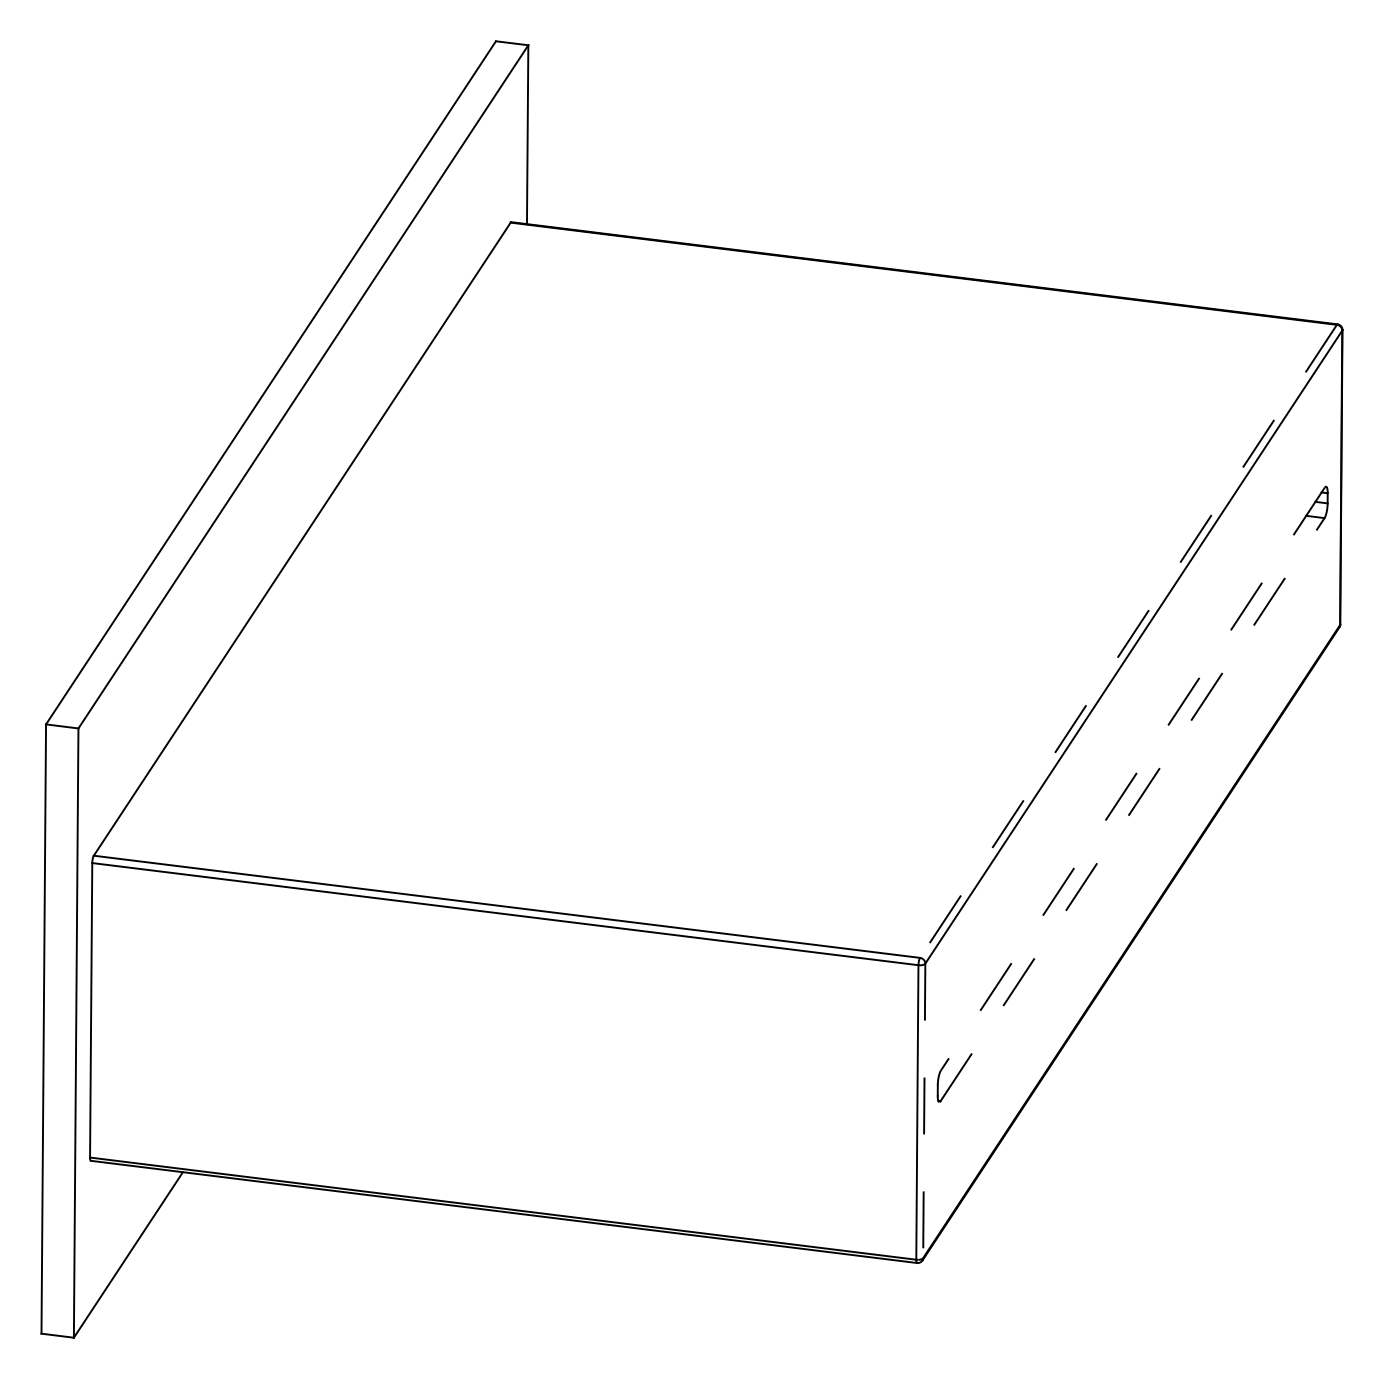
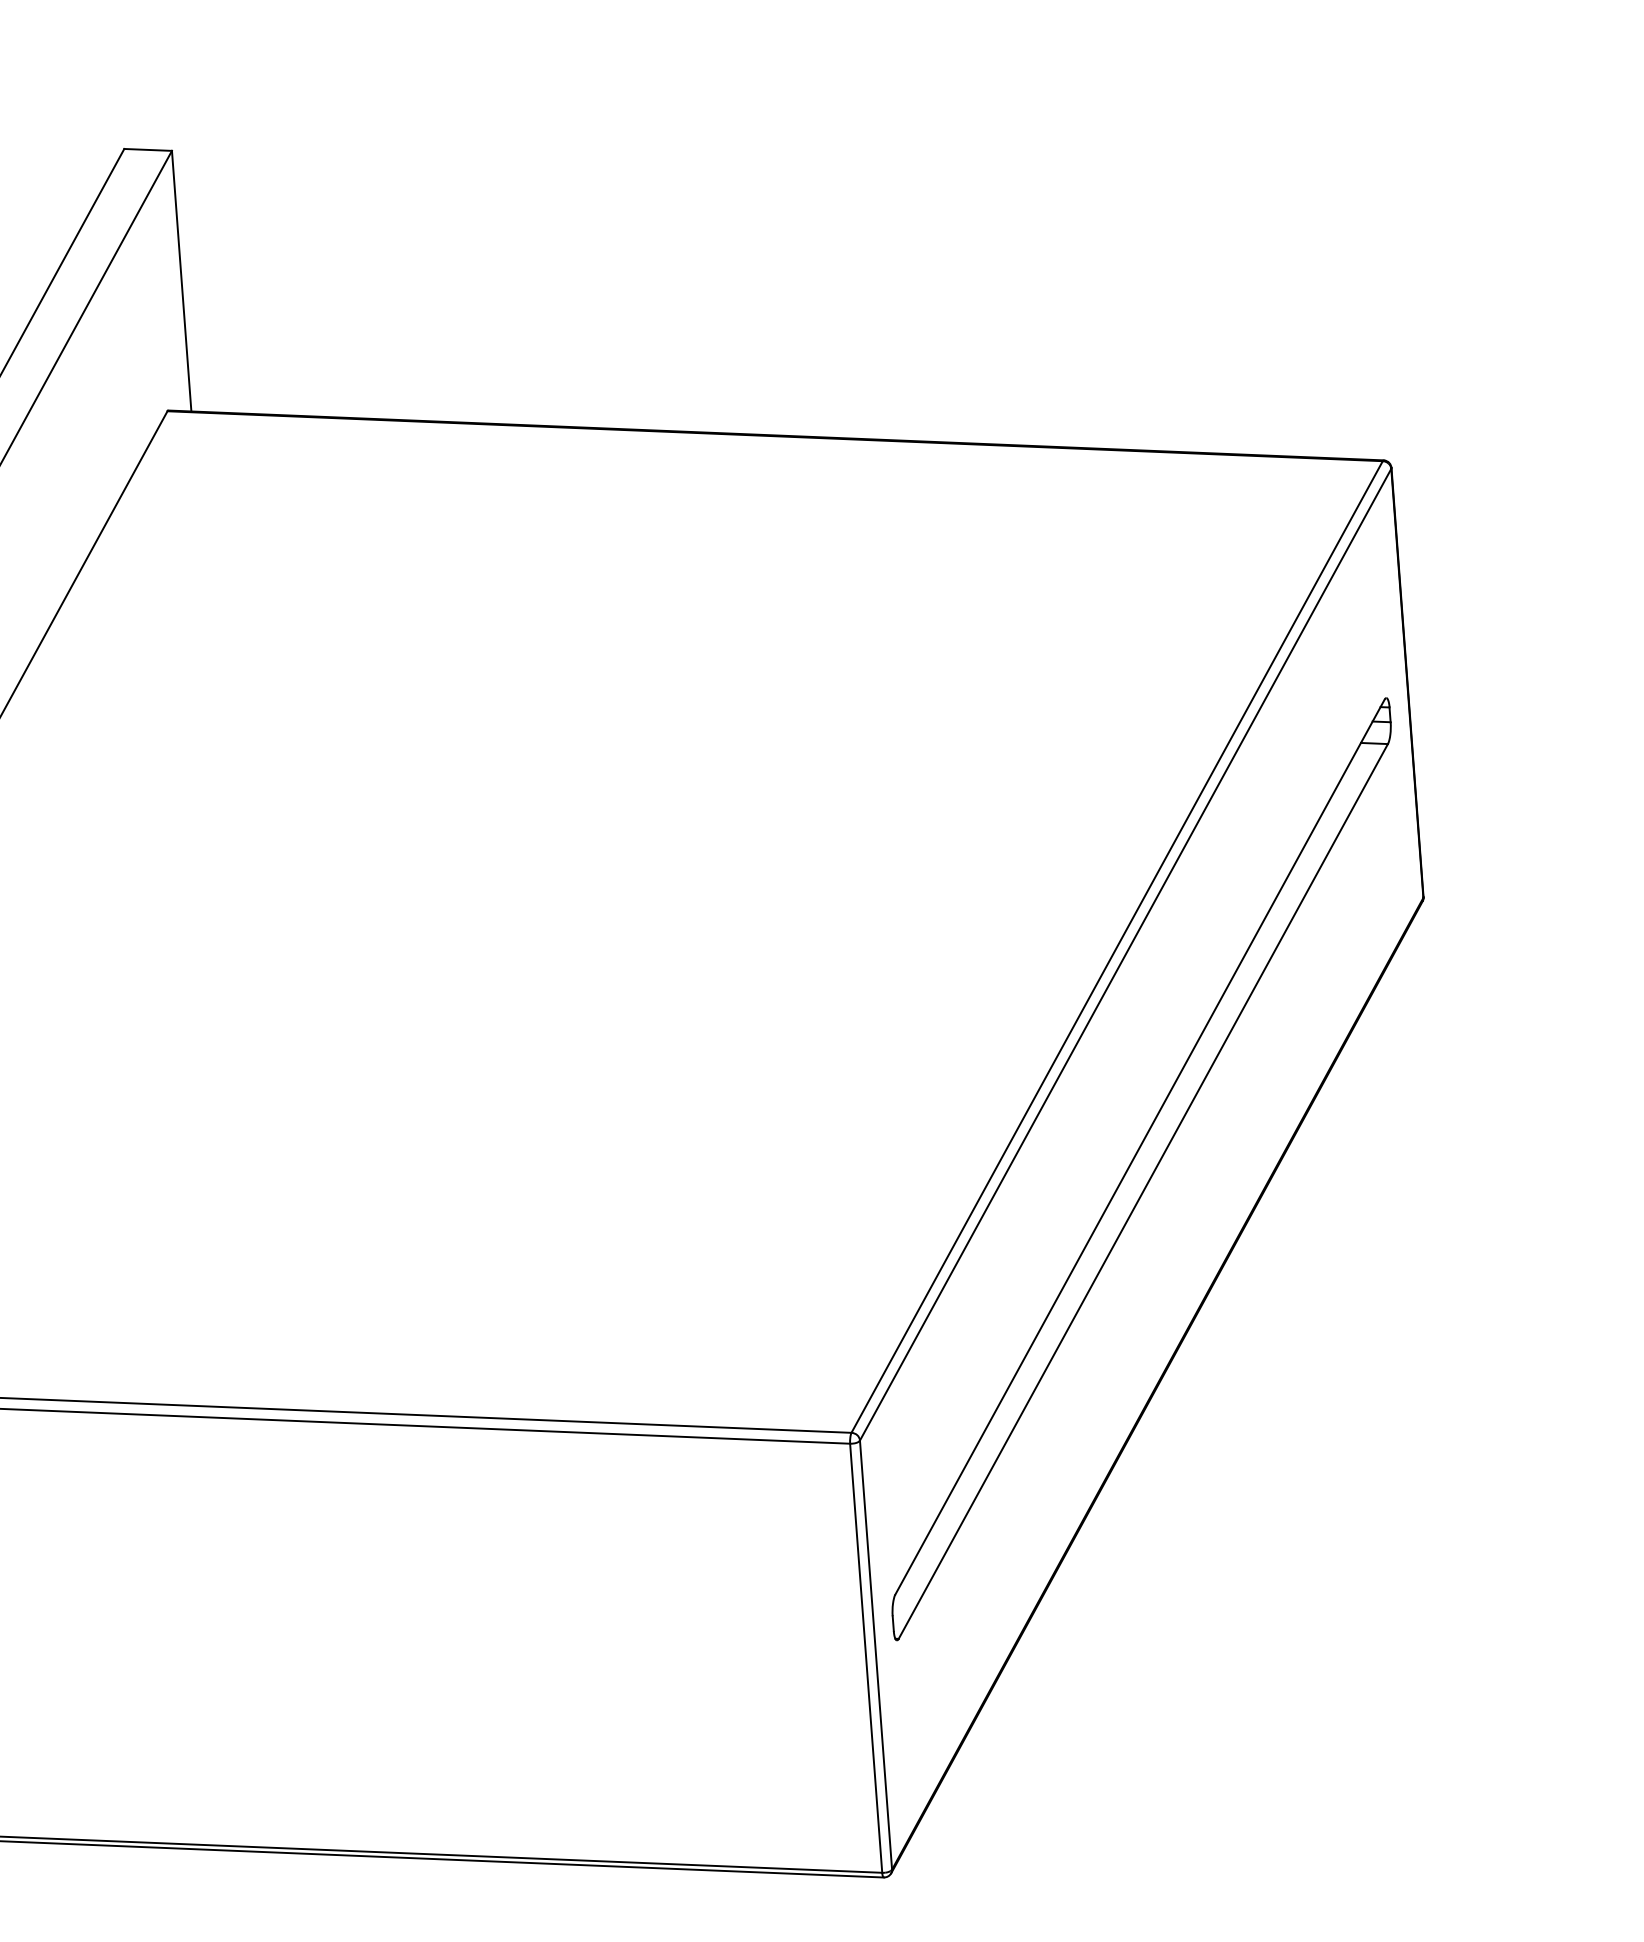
line: (1128, 641) -> (1117, 947), dashed -> solid
line: (1132, 779) -> (1139, 1147), dashed -> solid
line: (1132, 809) -> (1143, 1191), dashed -> solid
line: (924, 1111) -> (876, 1655), dashed -> solid

